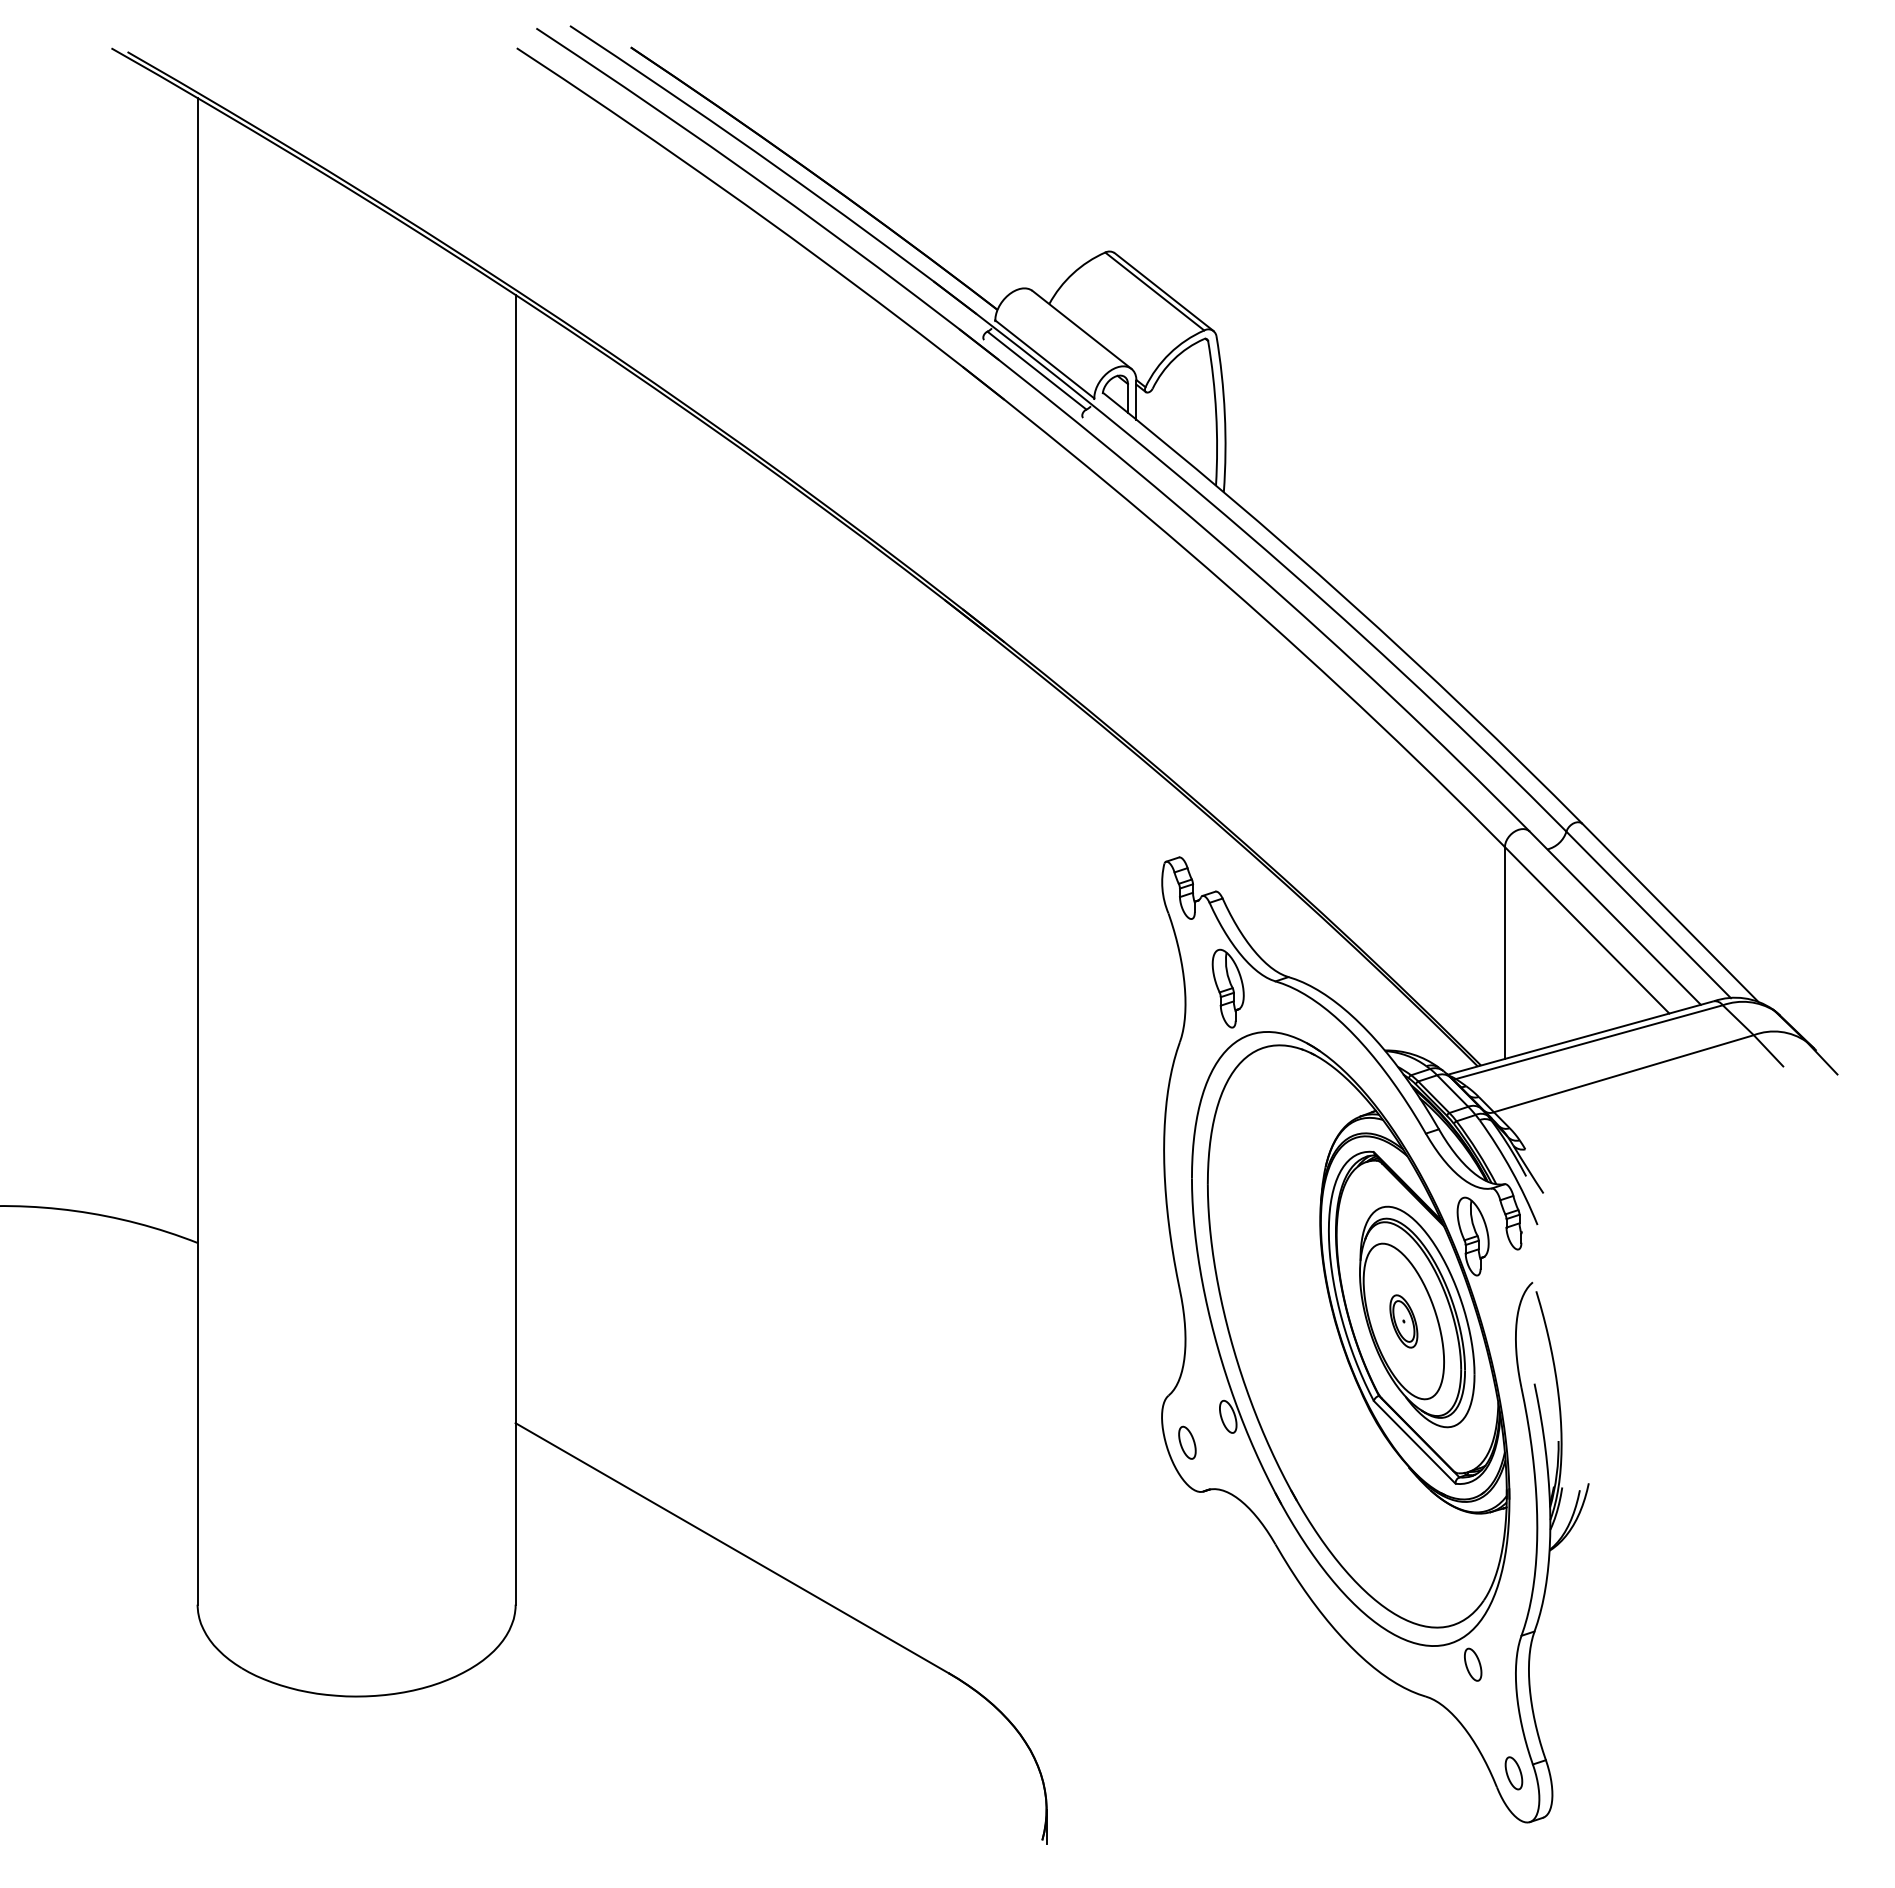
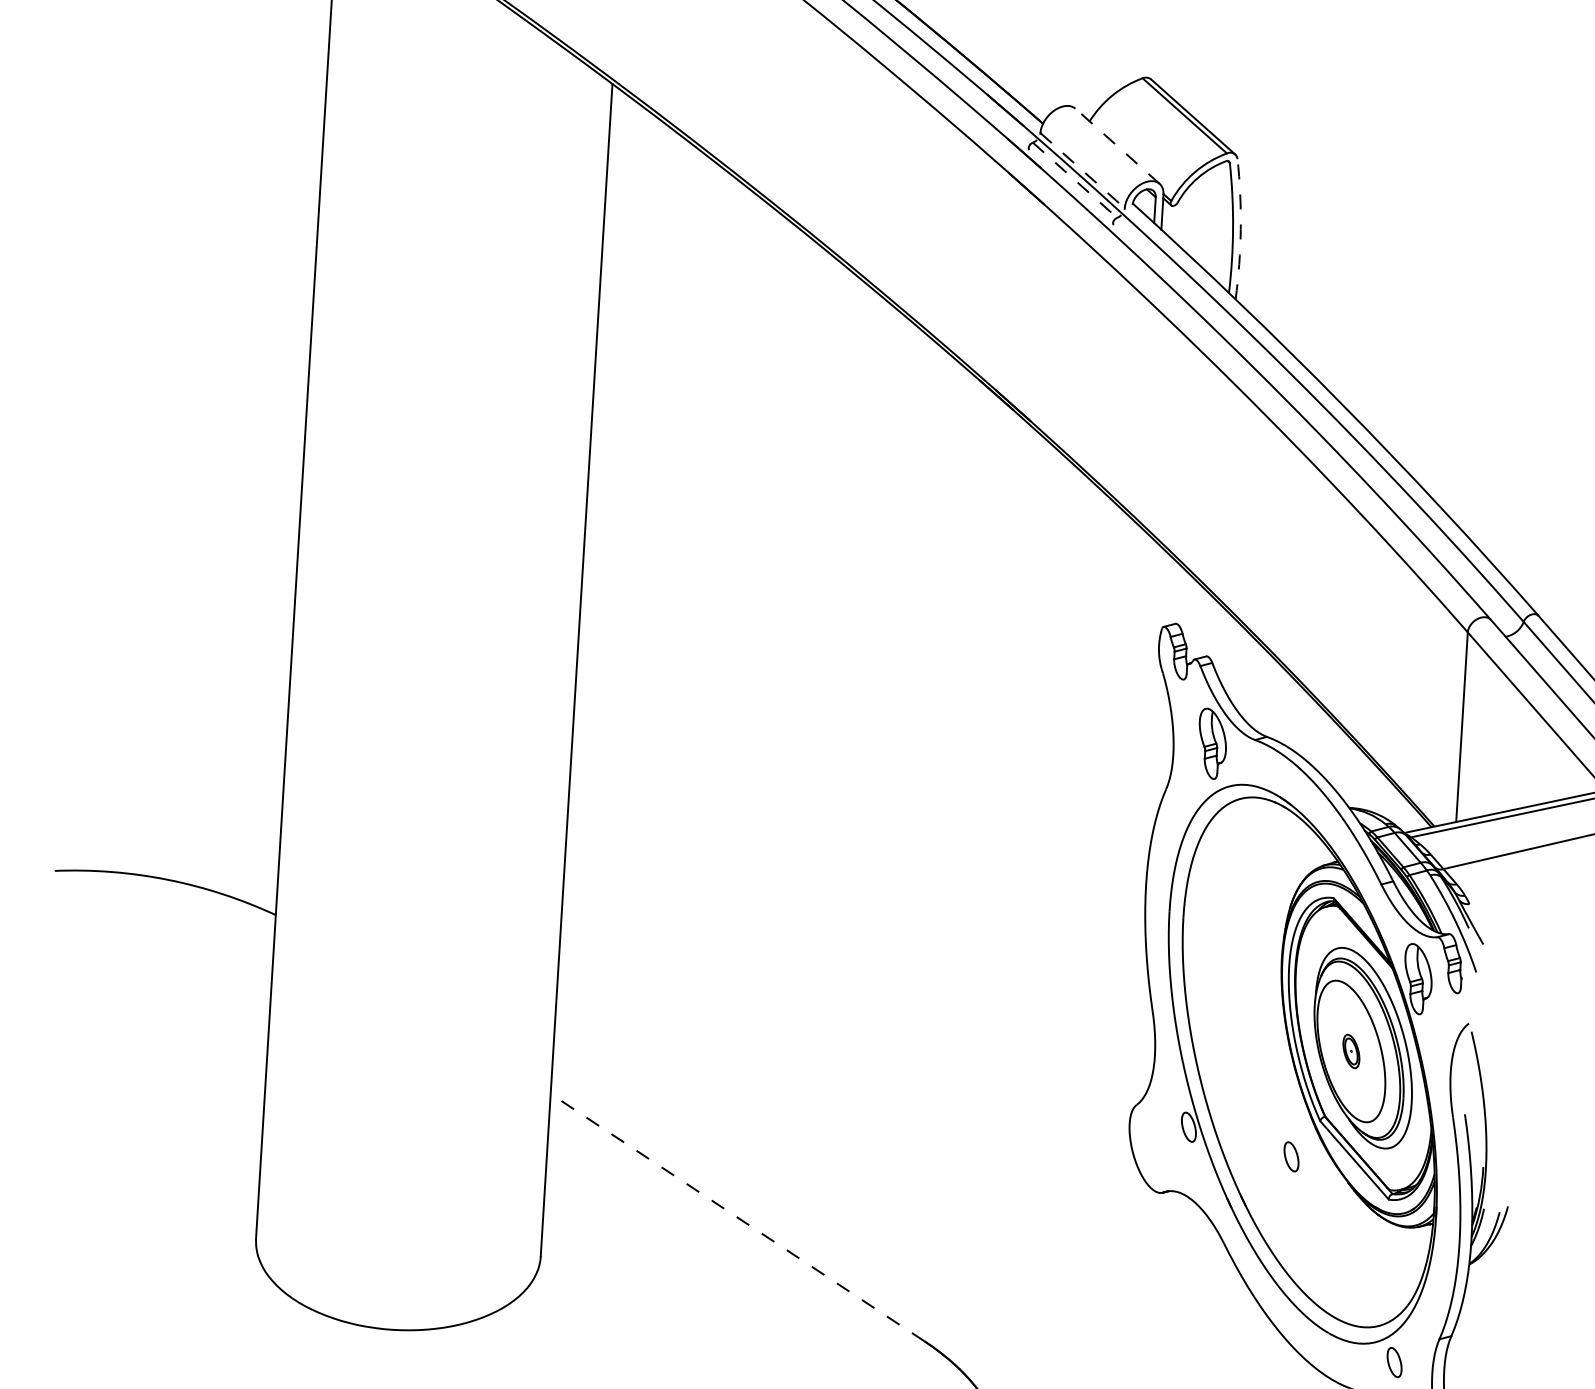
line: (1082, 329) -> (1118, 145), solid -> dashed
line: (1044, 359) -> (1082, 170), solid -> dashed
line: (1036, 370) -> (1074, 180), solid -> dashed
arc: (1224, 413) -> (1240, 228), solid -> dashed
part: (1403, 1321) -> (1351, 1051), size x0.7
part: (1187, 1442) -> (1291, 1156), moved
line: (732, 1548) -> (737, 1217), solid -> dashed

